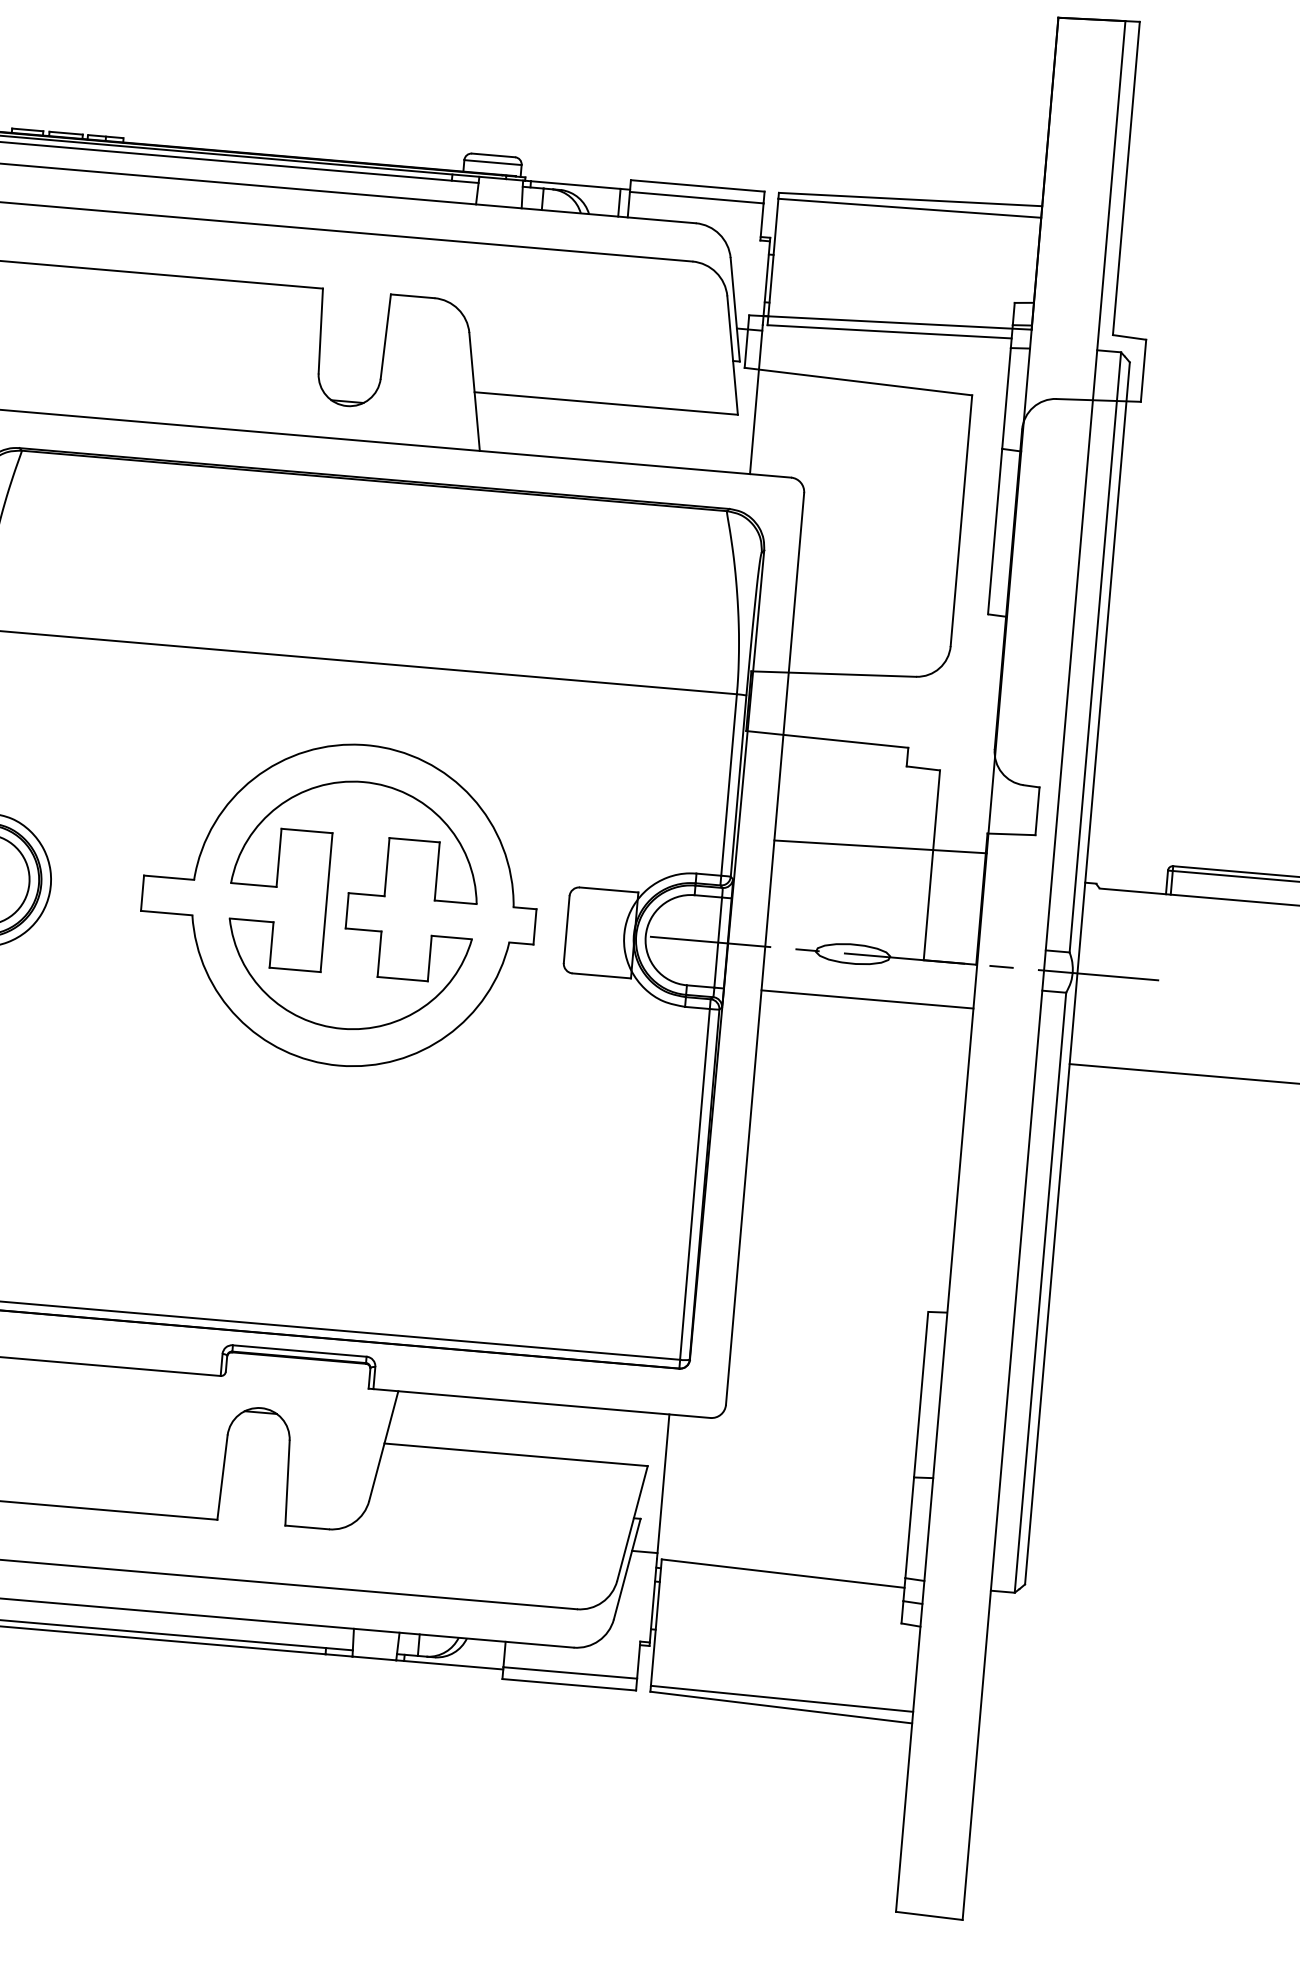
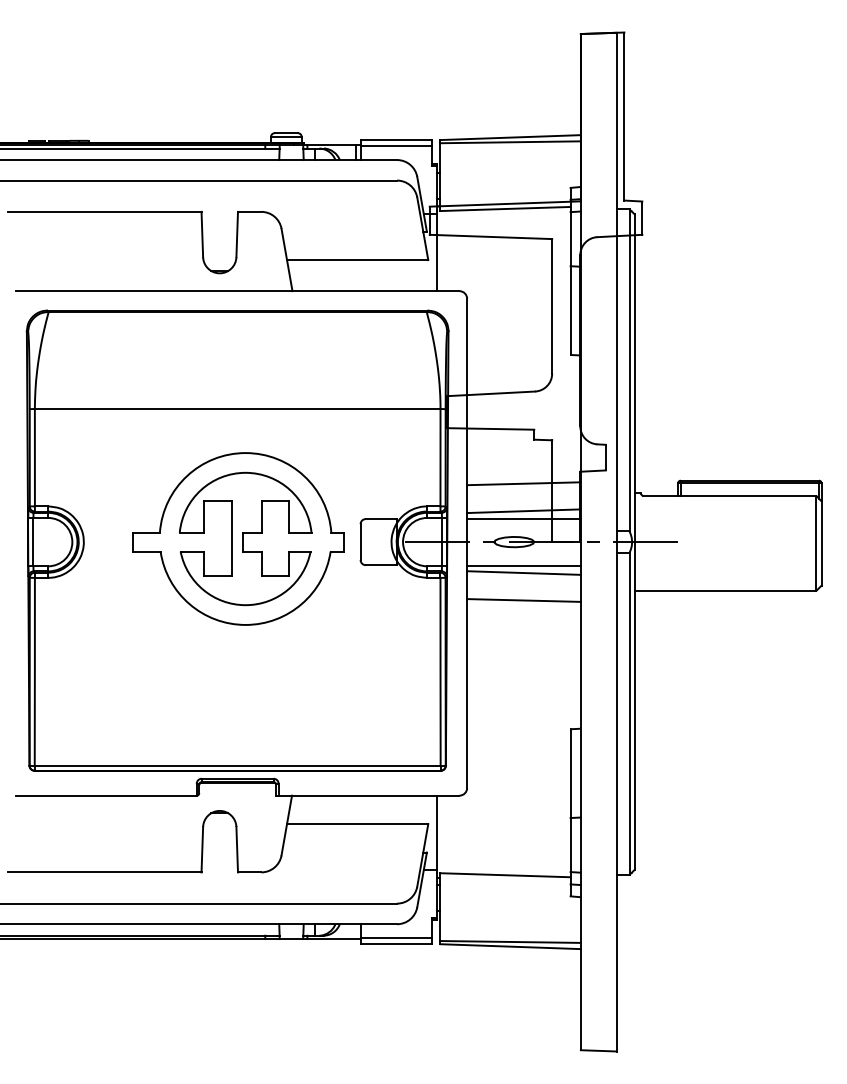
line: (875, 898) -> (523, 511), added
line: (874, 911) -> (523, 518), added
line: (865, 1012) -> (523, 572), added
line: (860, 1064) -> (523, 600), added

